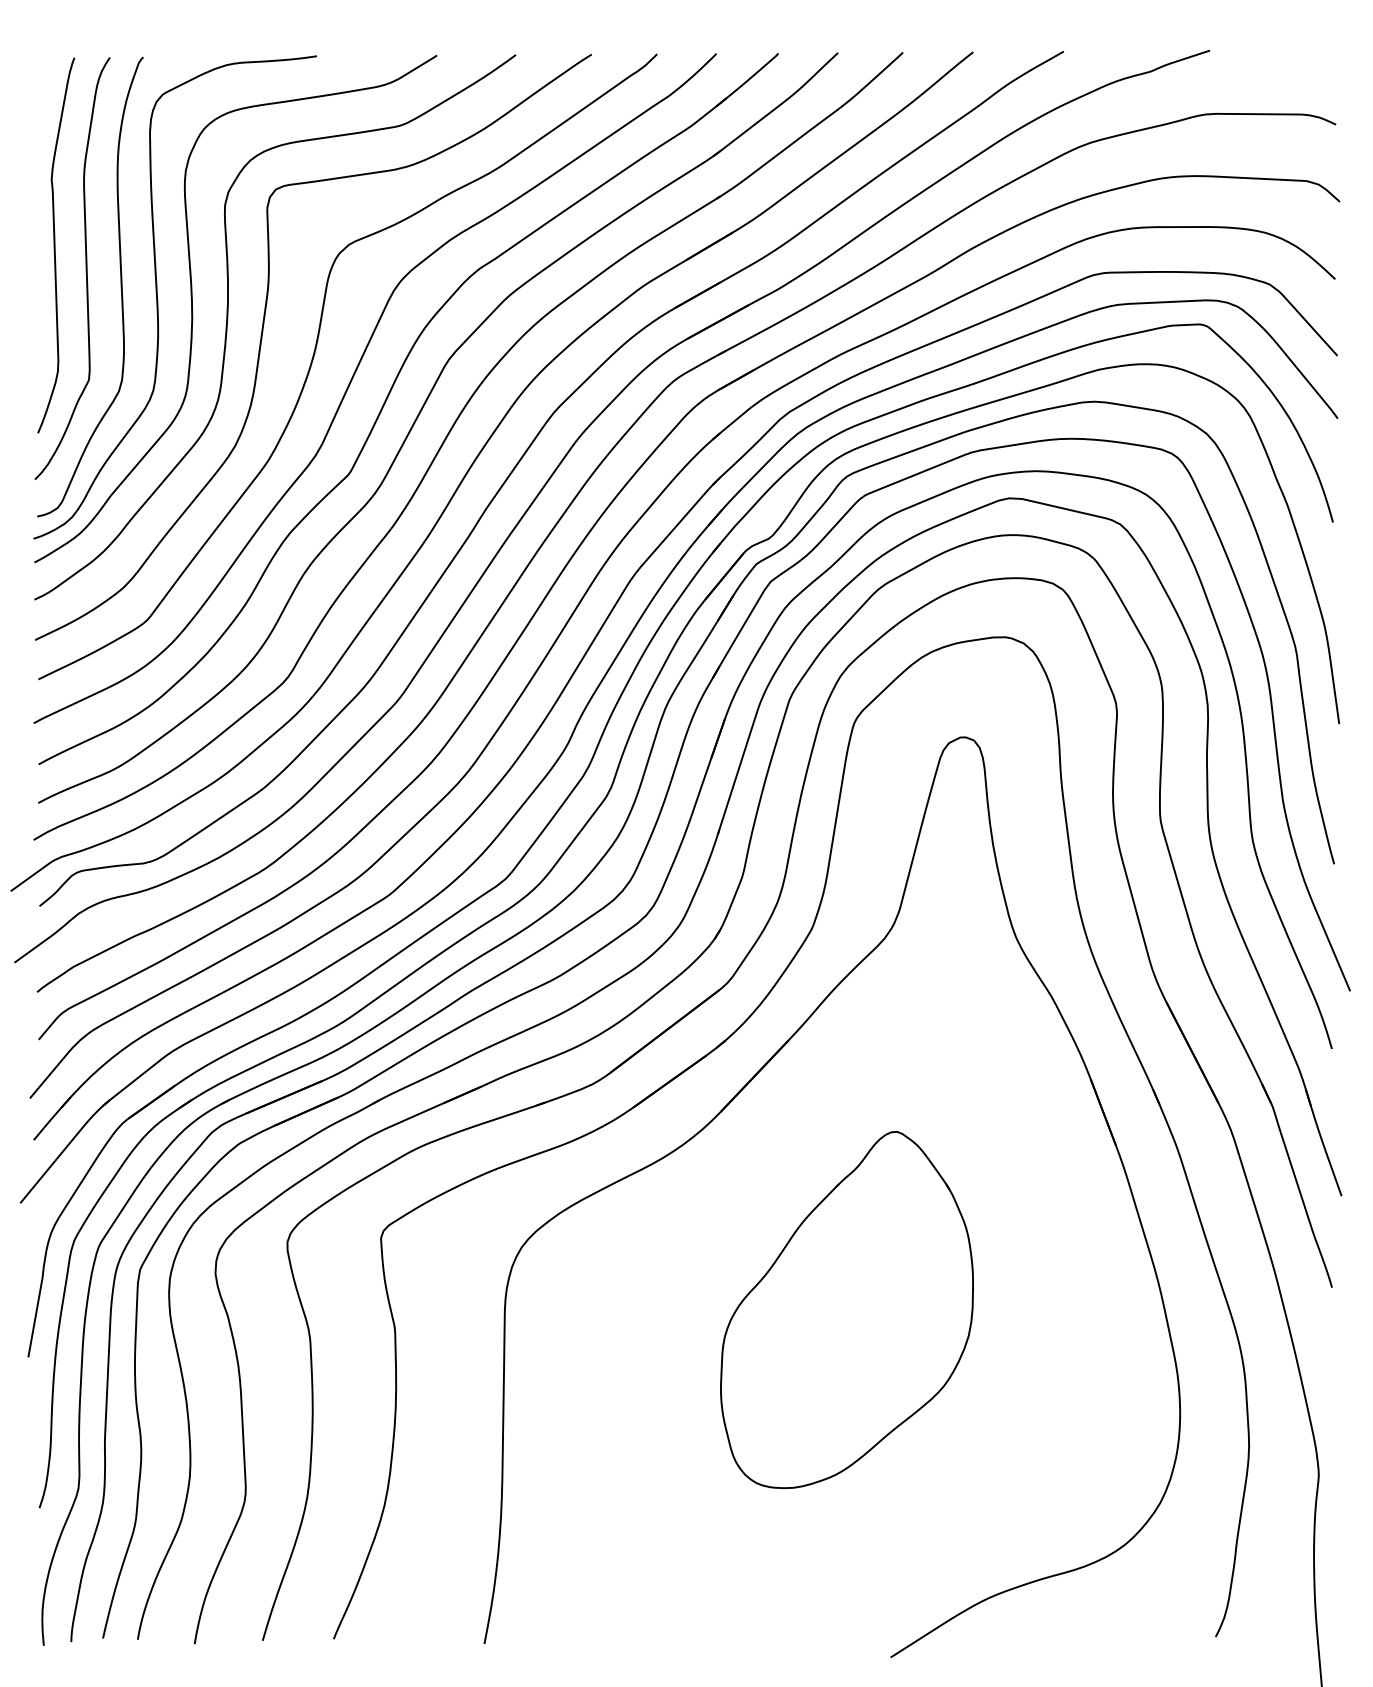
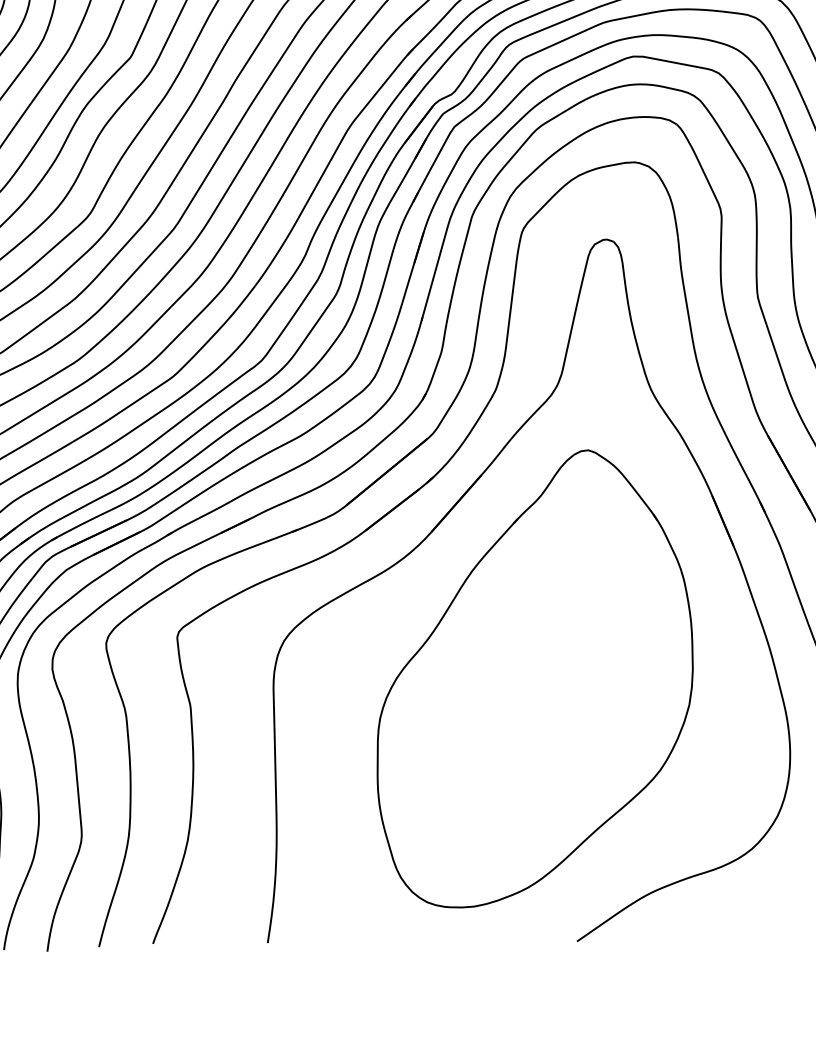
part: (846, 1309) -> (533, 678), size x1.67

